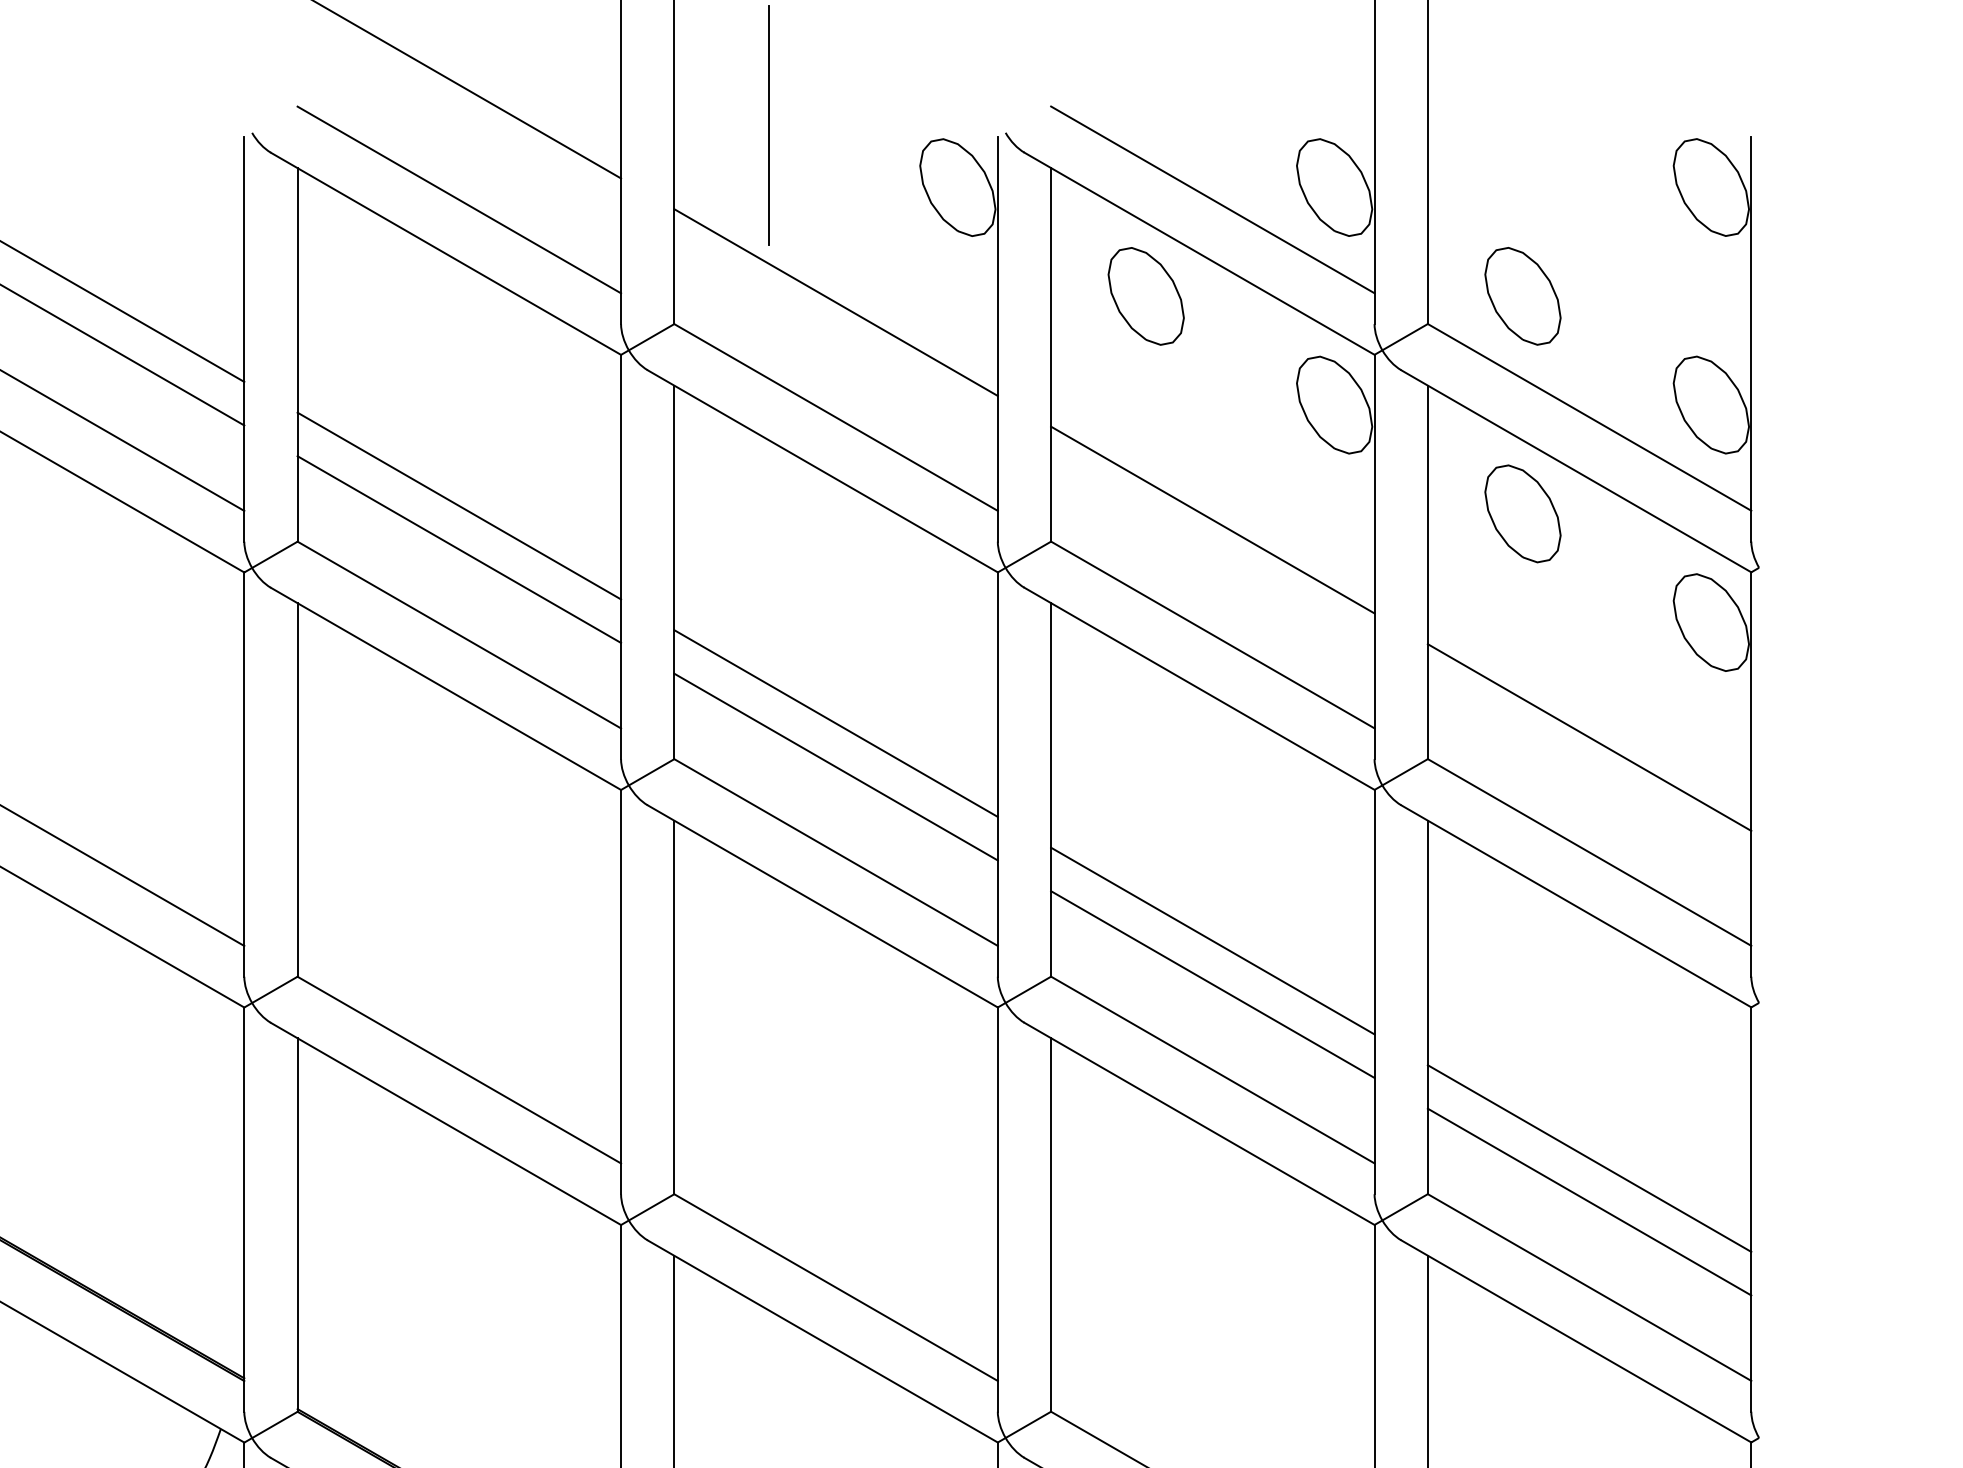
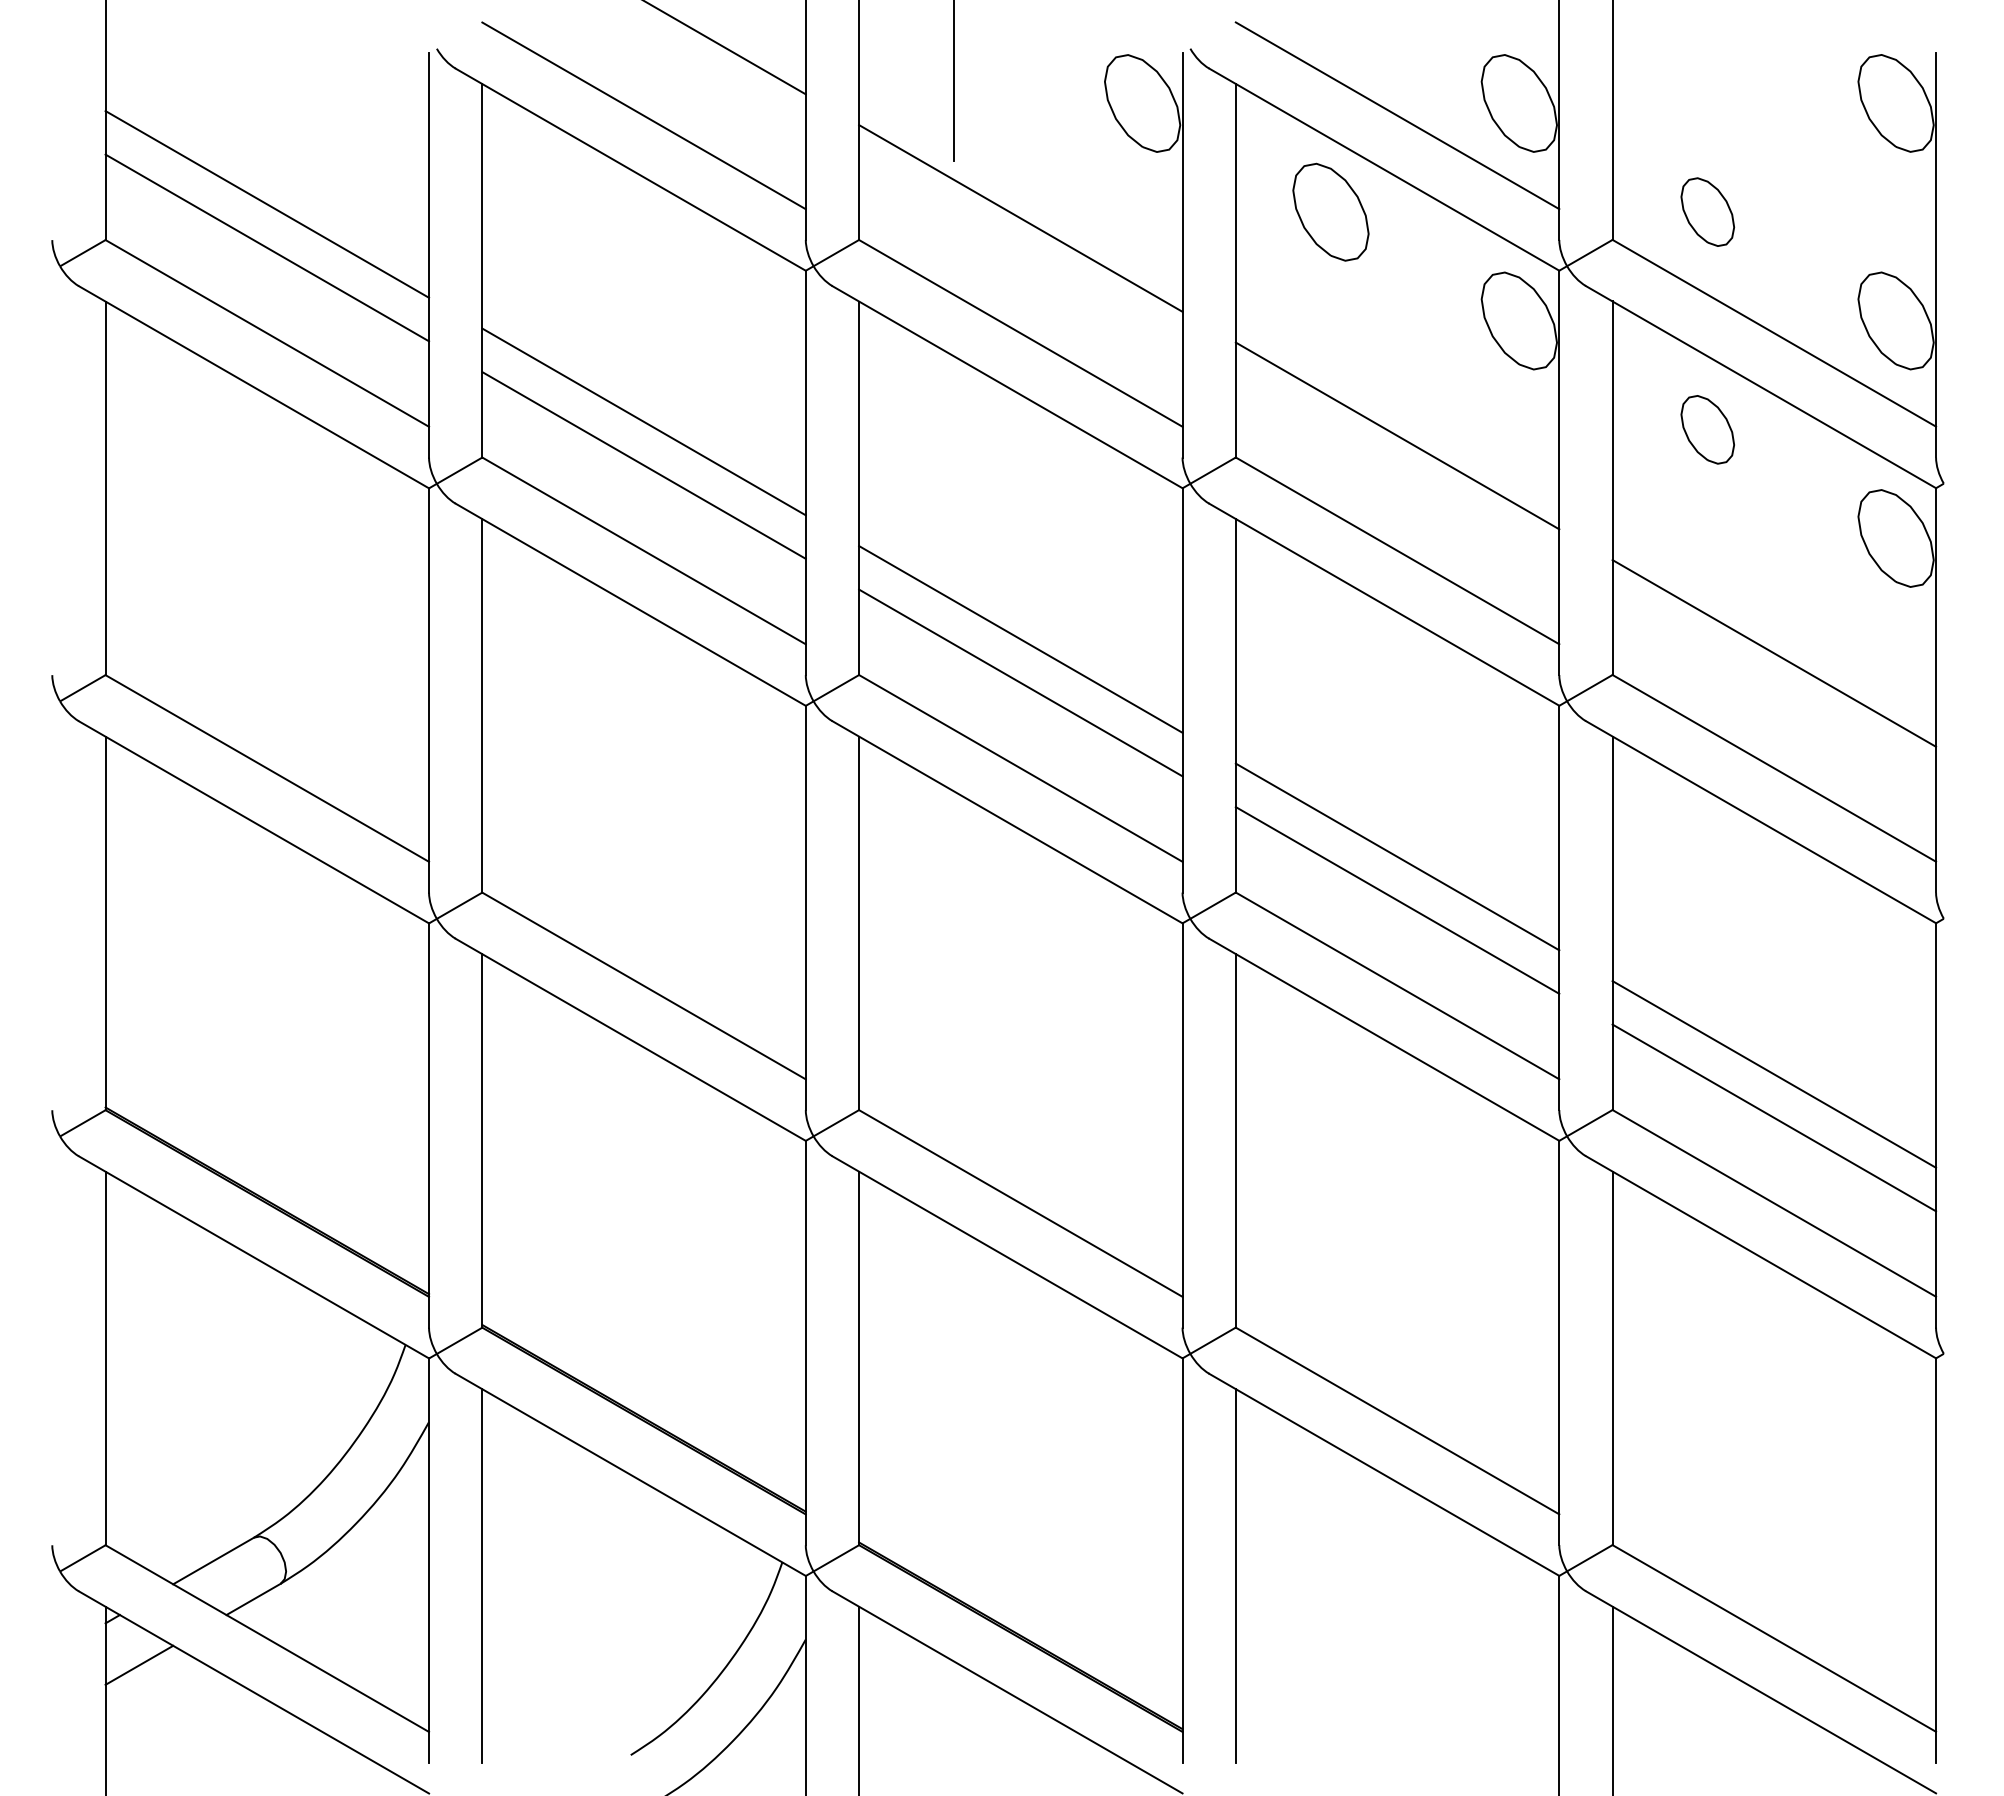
part: (1522, 295) -> (1707, 211), size x0.7
part: (1522, 513) -> (1707, 429), size x0.7

